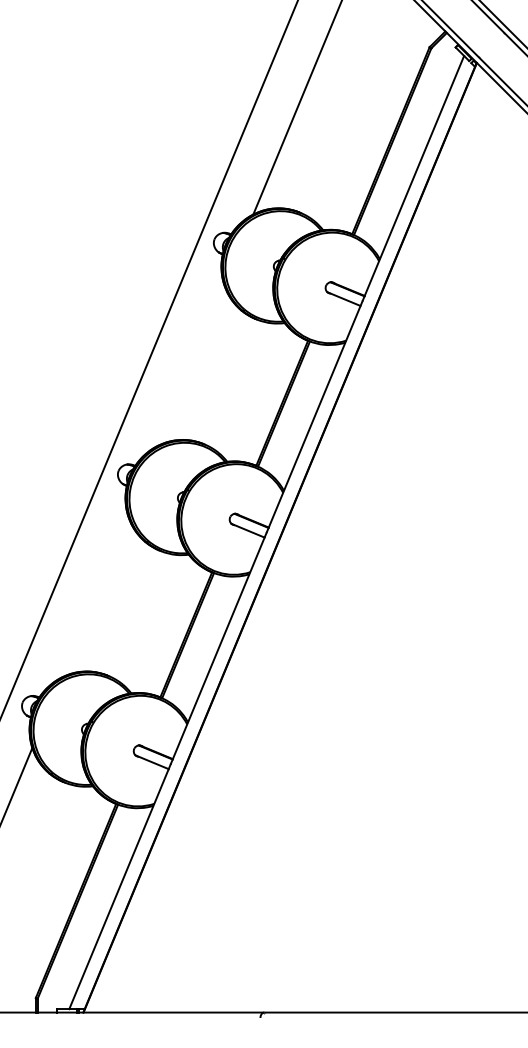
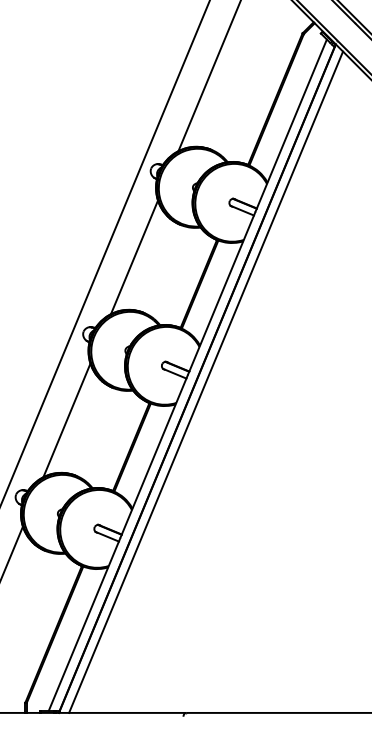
line: (190, 365) -> (134, 257), added
line: (293, 541) -> (206, 381), added
line: (94, 597) -> (66, 420), added

